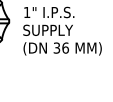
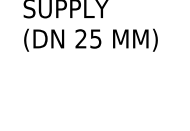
text: (60, 47) -> (87, 37), 36 -> 25

